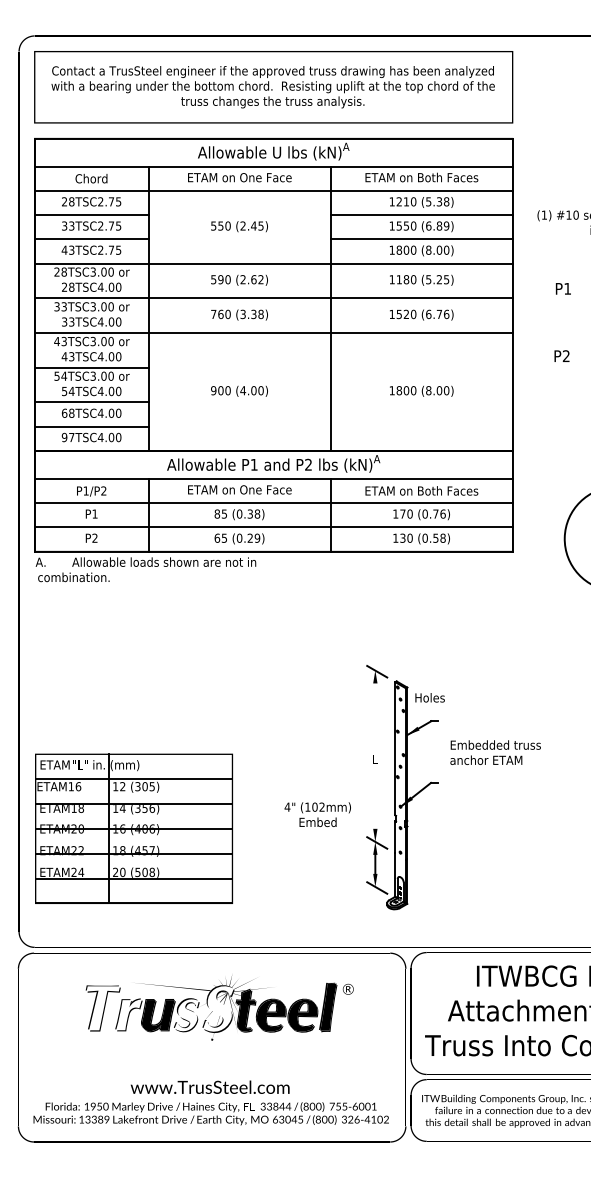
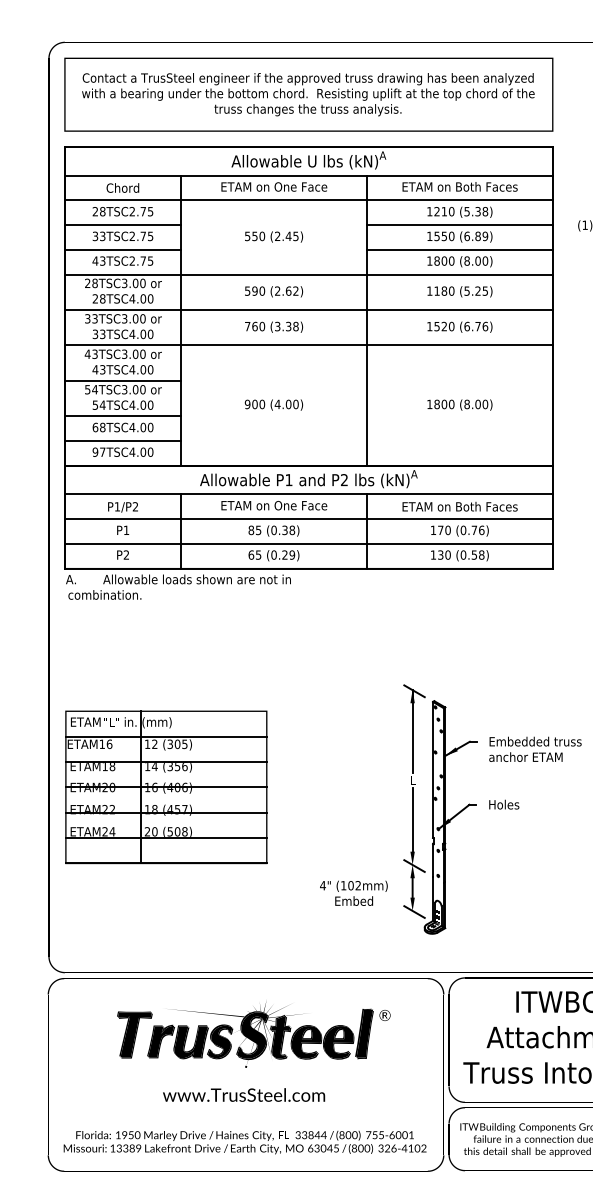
text: (429, 697) -> (503, 804), moved
line: (375, 710) -> (412, 730), added
text: (495, 752) -> (535, 749), moved
line: (375, 797) -> (412, 819), added
text: (317, 814) -> (353, 893), moved
part: (134, 828) -> (166, 787), moved
fill: (102, 1008) -> (134, 1035), added
fill: (218, 1008) -> (252, 1035), added
fill: (128, 1014) -> (160, 1041), added
fill: (186, 1015) -> (219, 1042), added
text: (209, 1086) -> (243, 1094), moved

